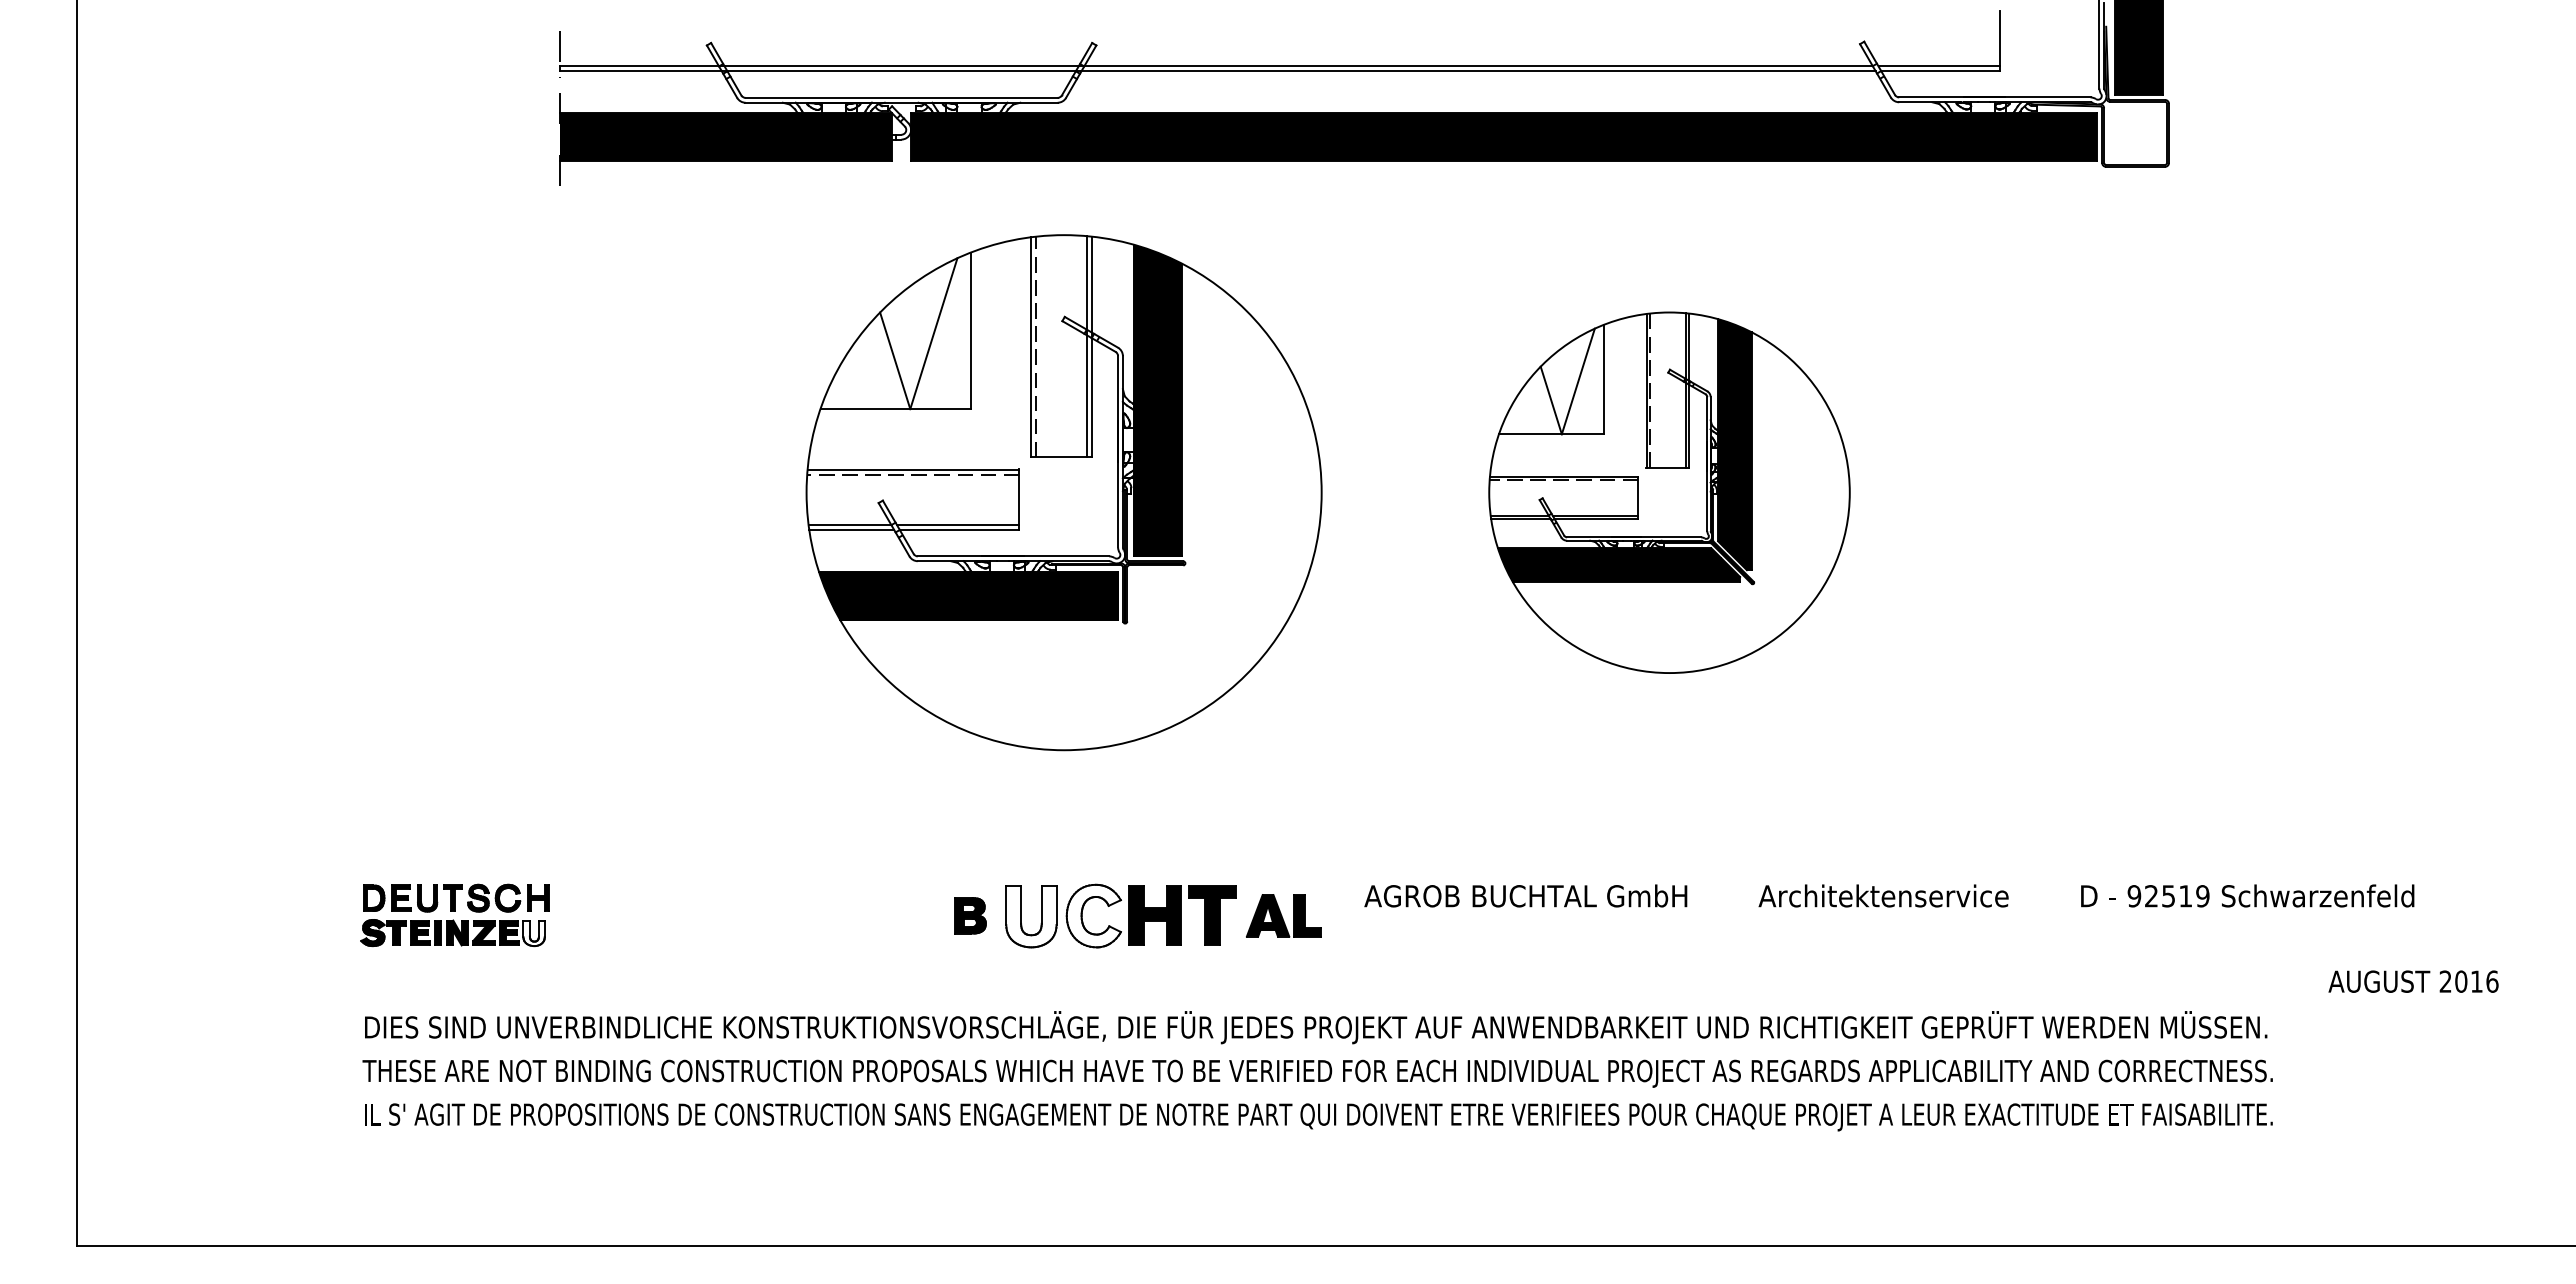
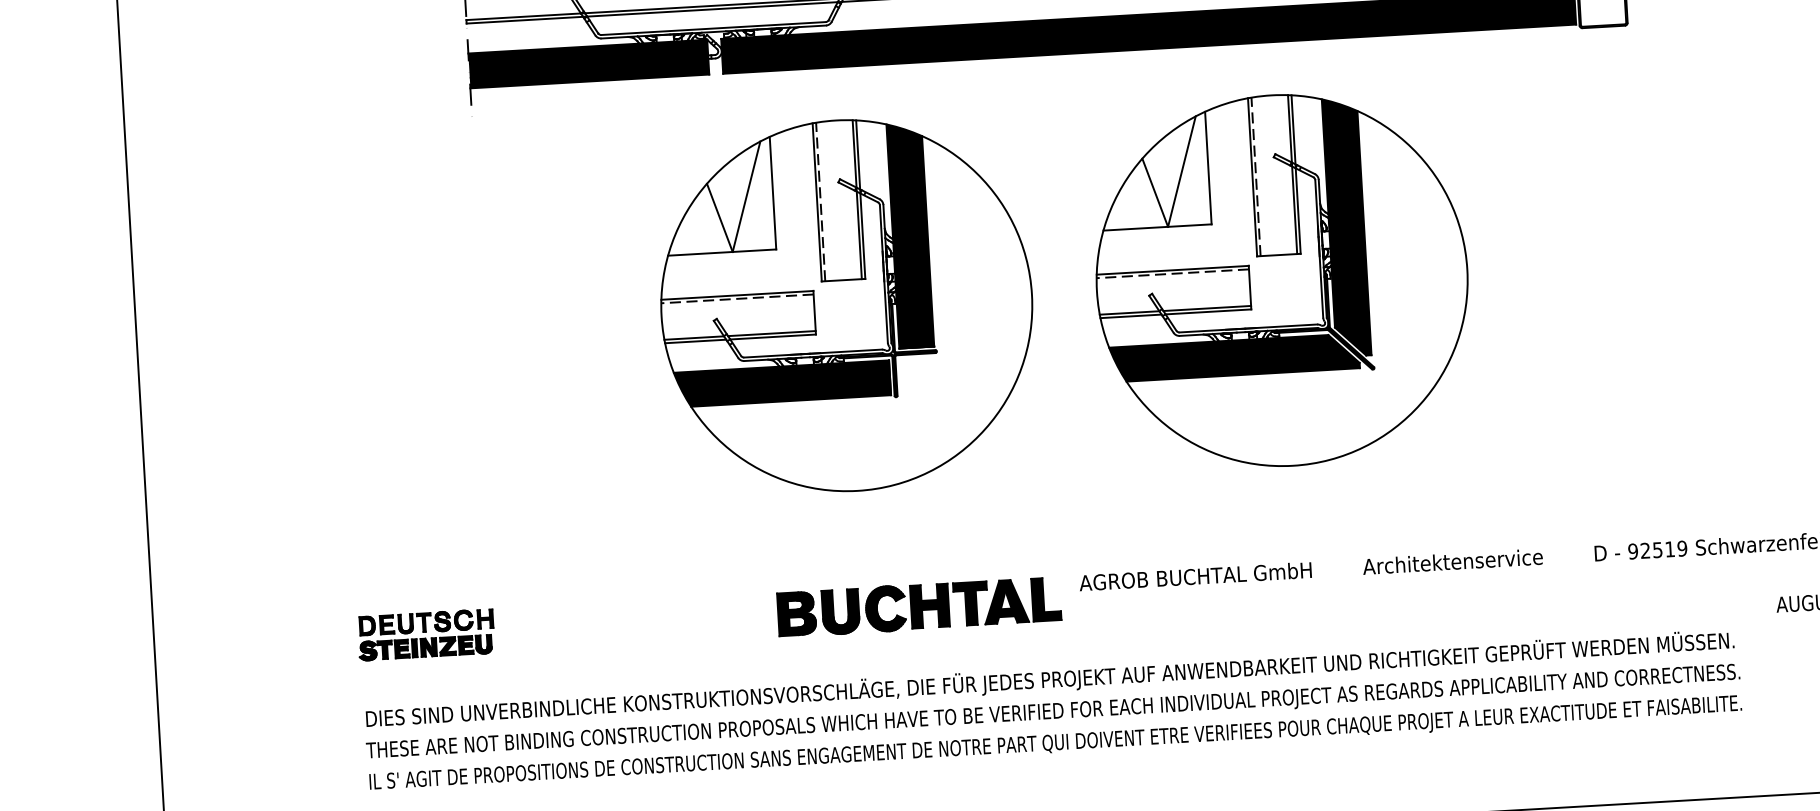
part: (1669, 492) -> (1282, 280), size x1.43
part: (970, 915) -> (797, 613), size x1.67
fill: (1093, 915) -> (885, 608), added
part: (1283, 915) -> (1022, 600), size x1.43
fill: (1031, 916) -> (840, 611), added
fill: (533, 933) -> (483, 644), added

